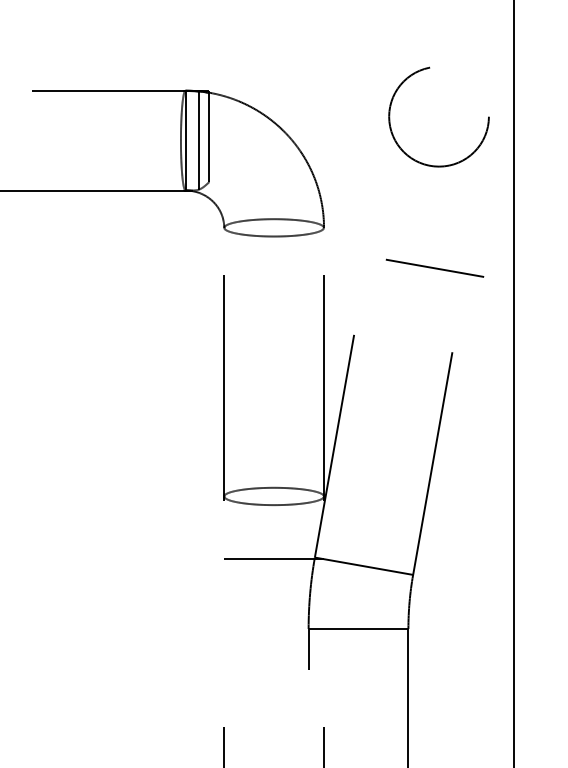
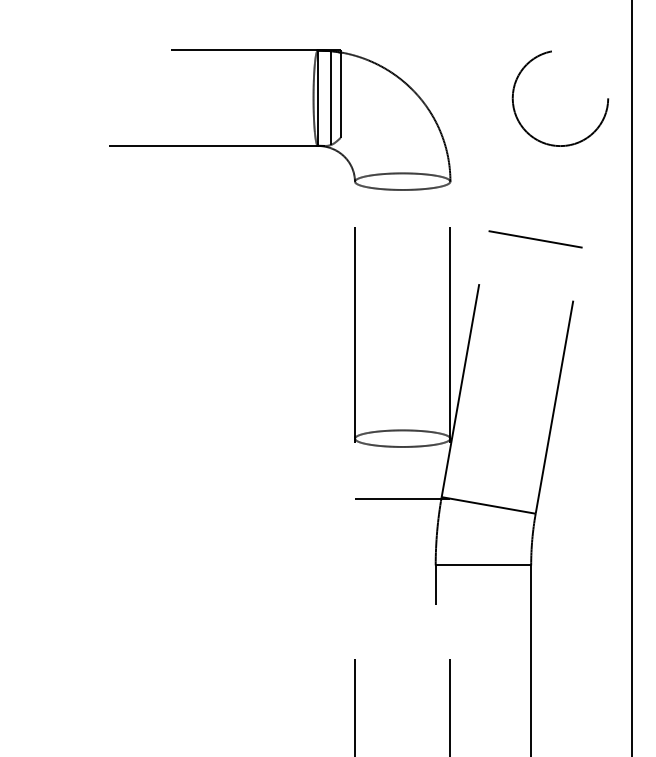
circle: (439, 116) -> (560, 98), moved
line: (434, 268) -> (535, 239), moved

